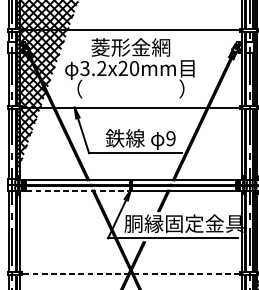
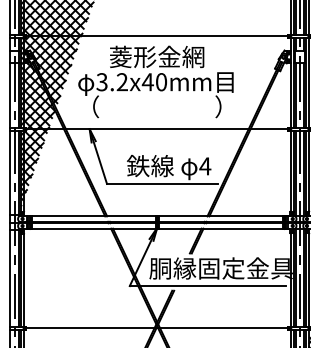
text: (122, 68) -> (147, 82), 3.2x20mm -> 3.2x40mm
text: (171, 138) -> (205, 166), 9 -> 4
line: (77, 190) -> (93, 228), dashed -> solid
line: (131, 273) -> (157, 328), dashed -> solid

